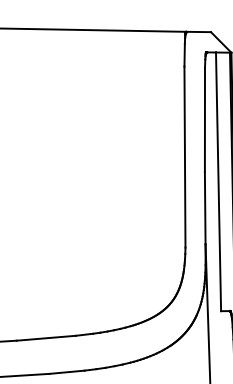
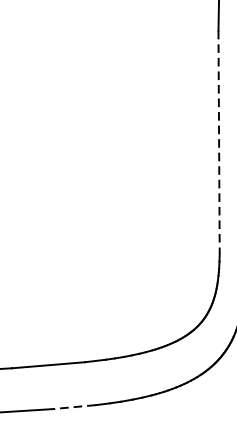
line: (184, 157) -> (218, 142), solid -> dashed
line: (67, 372) -> (74, 407), solid -> dashed

